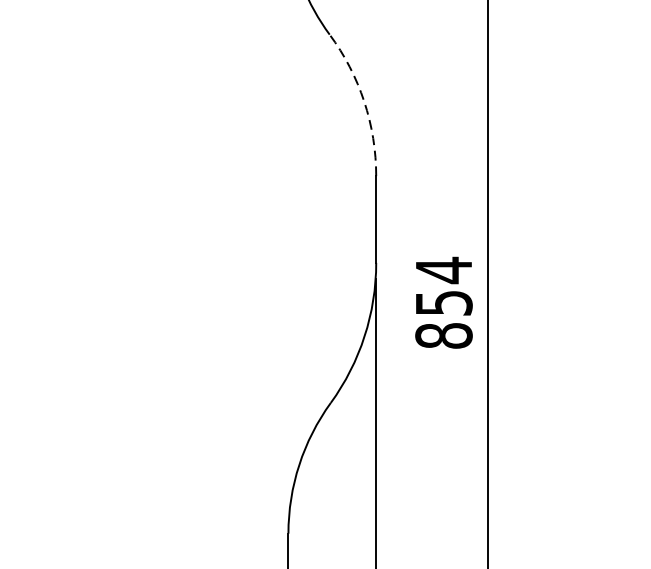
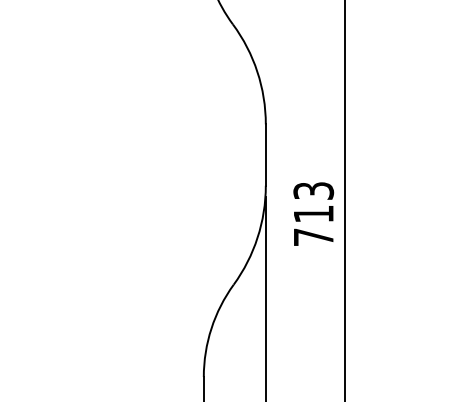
arc: (364, 101) -> (257, 71), dashed -> solid
text: (443, 302) -> (313, 213), 854 -> 713

